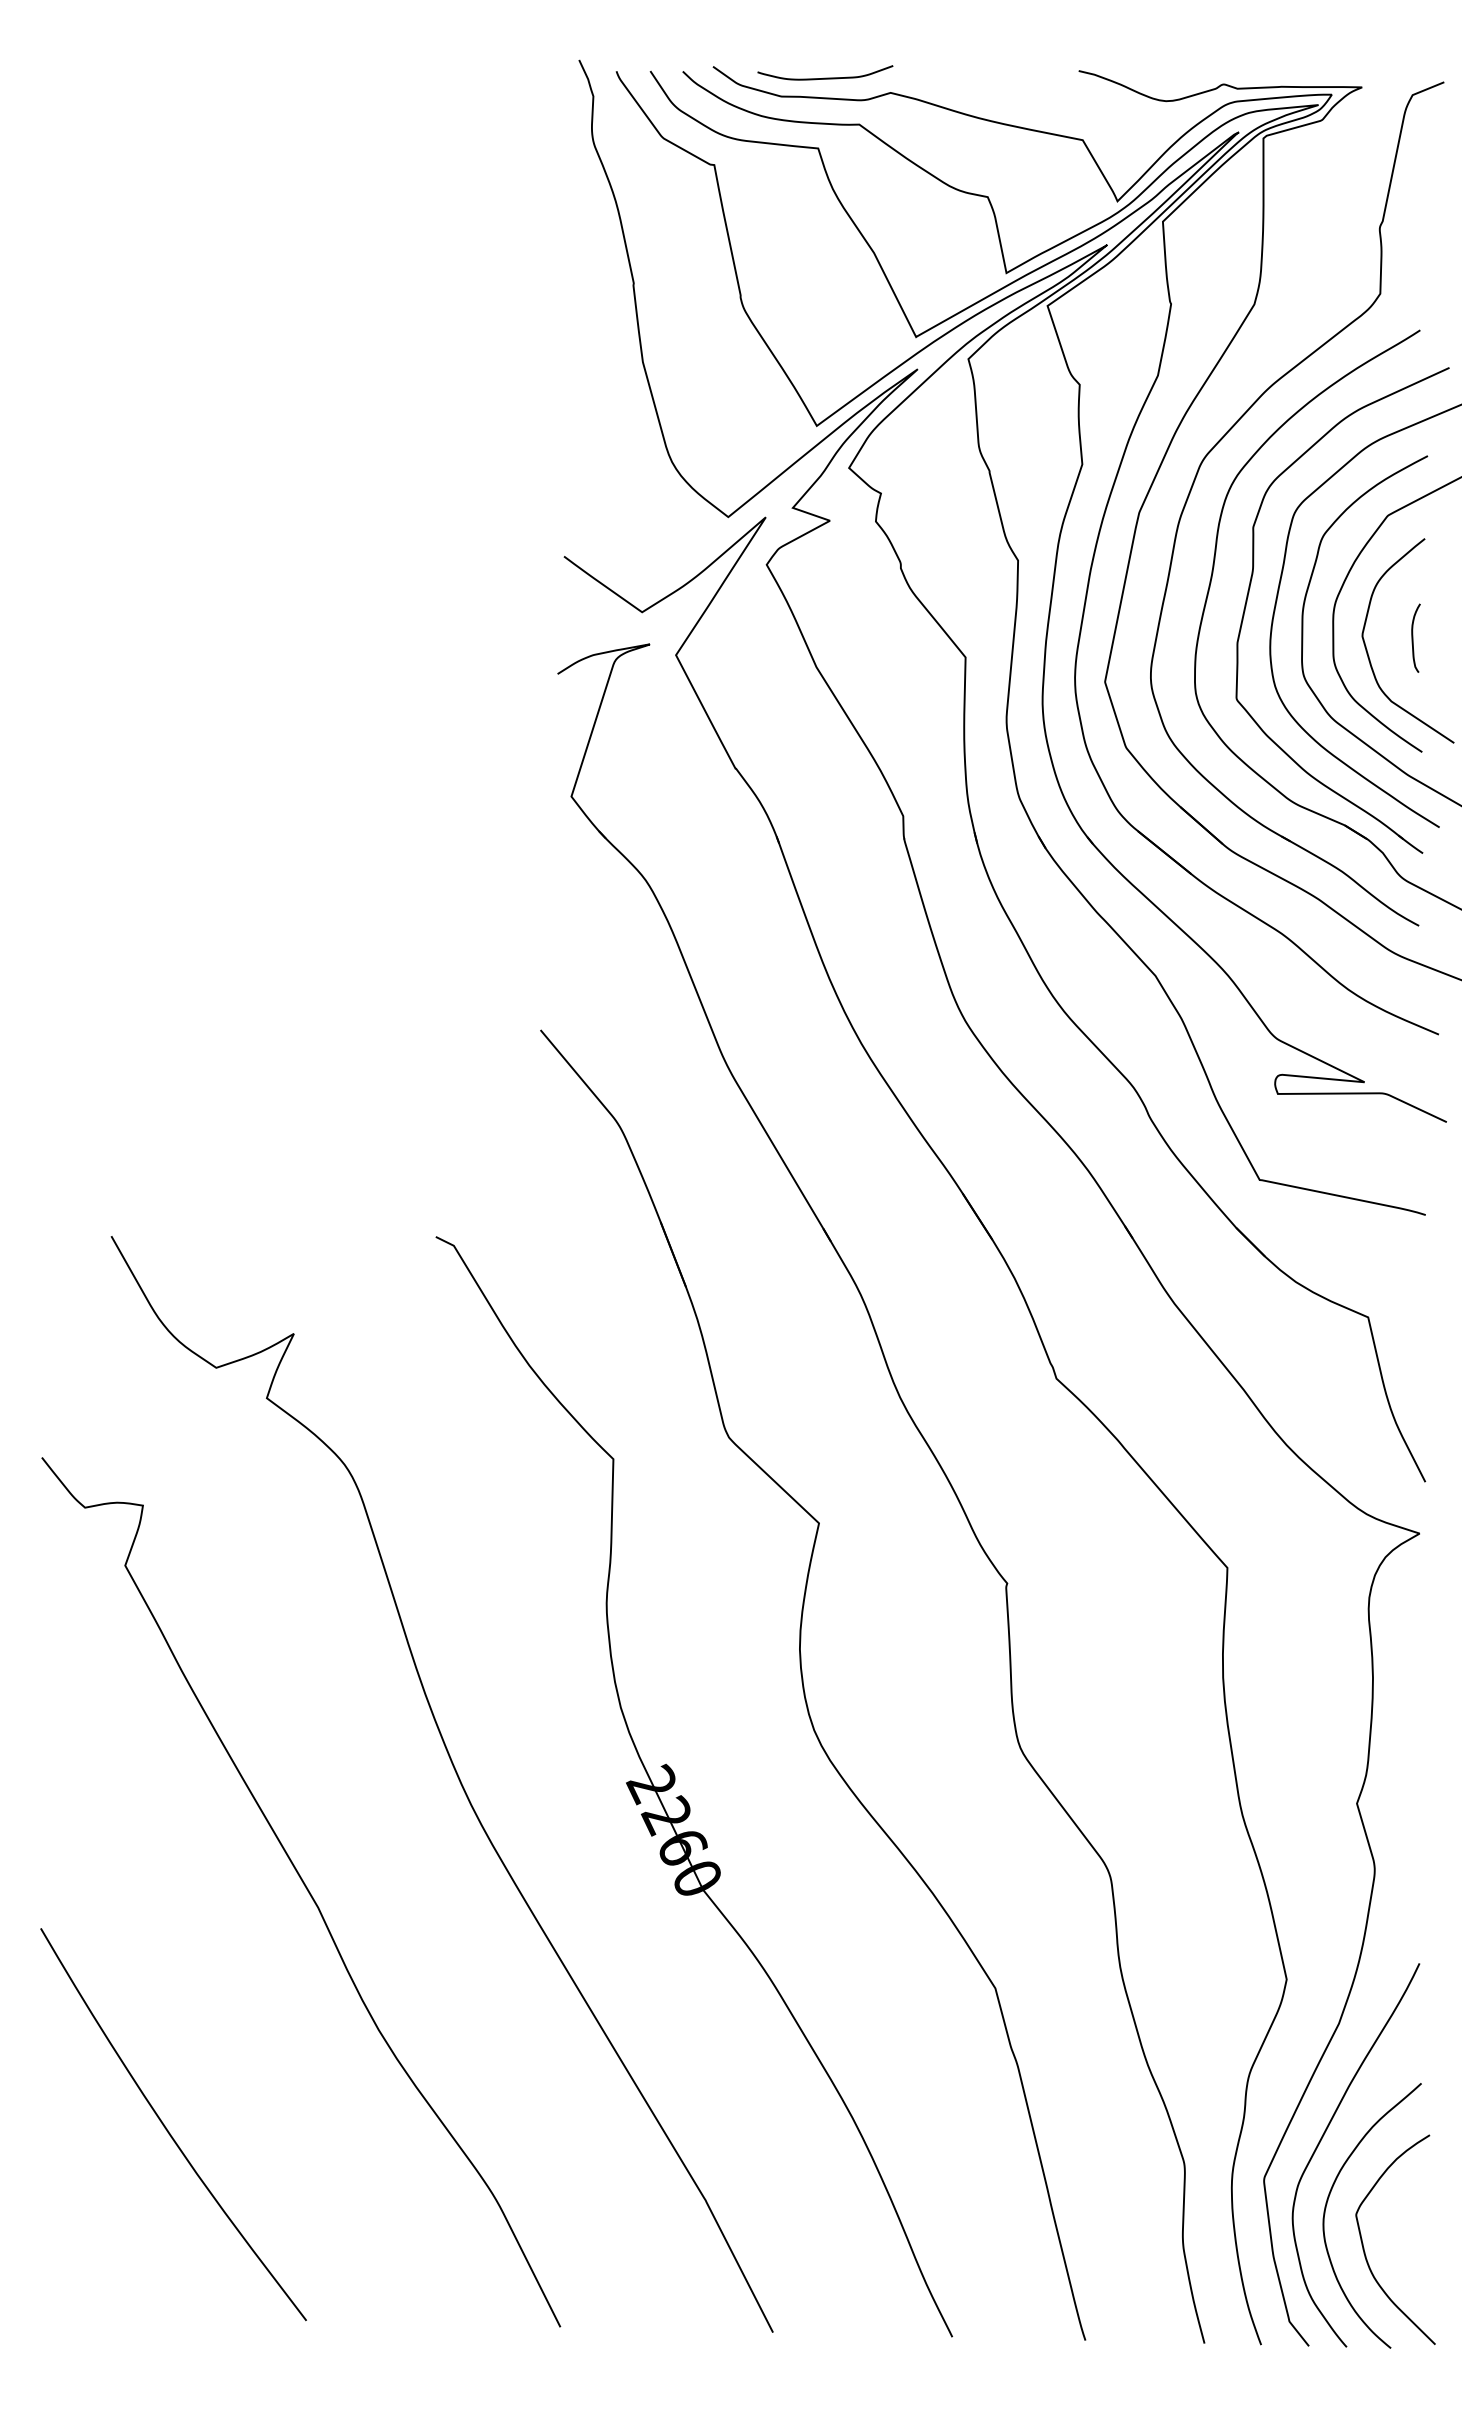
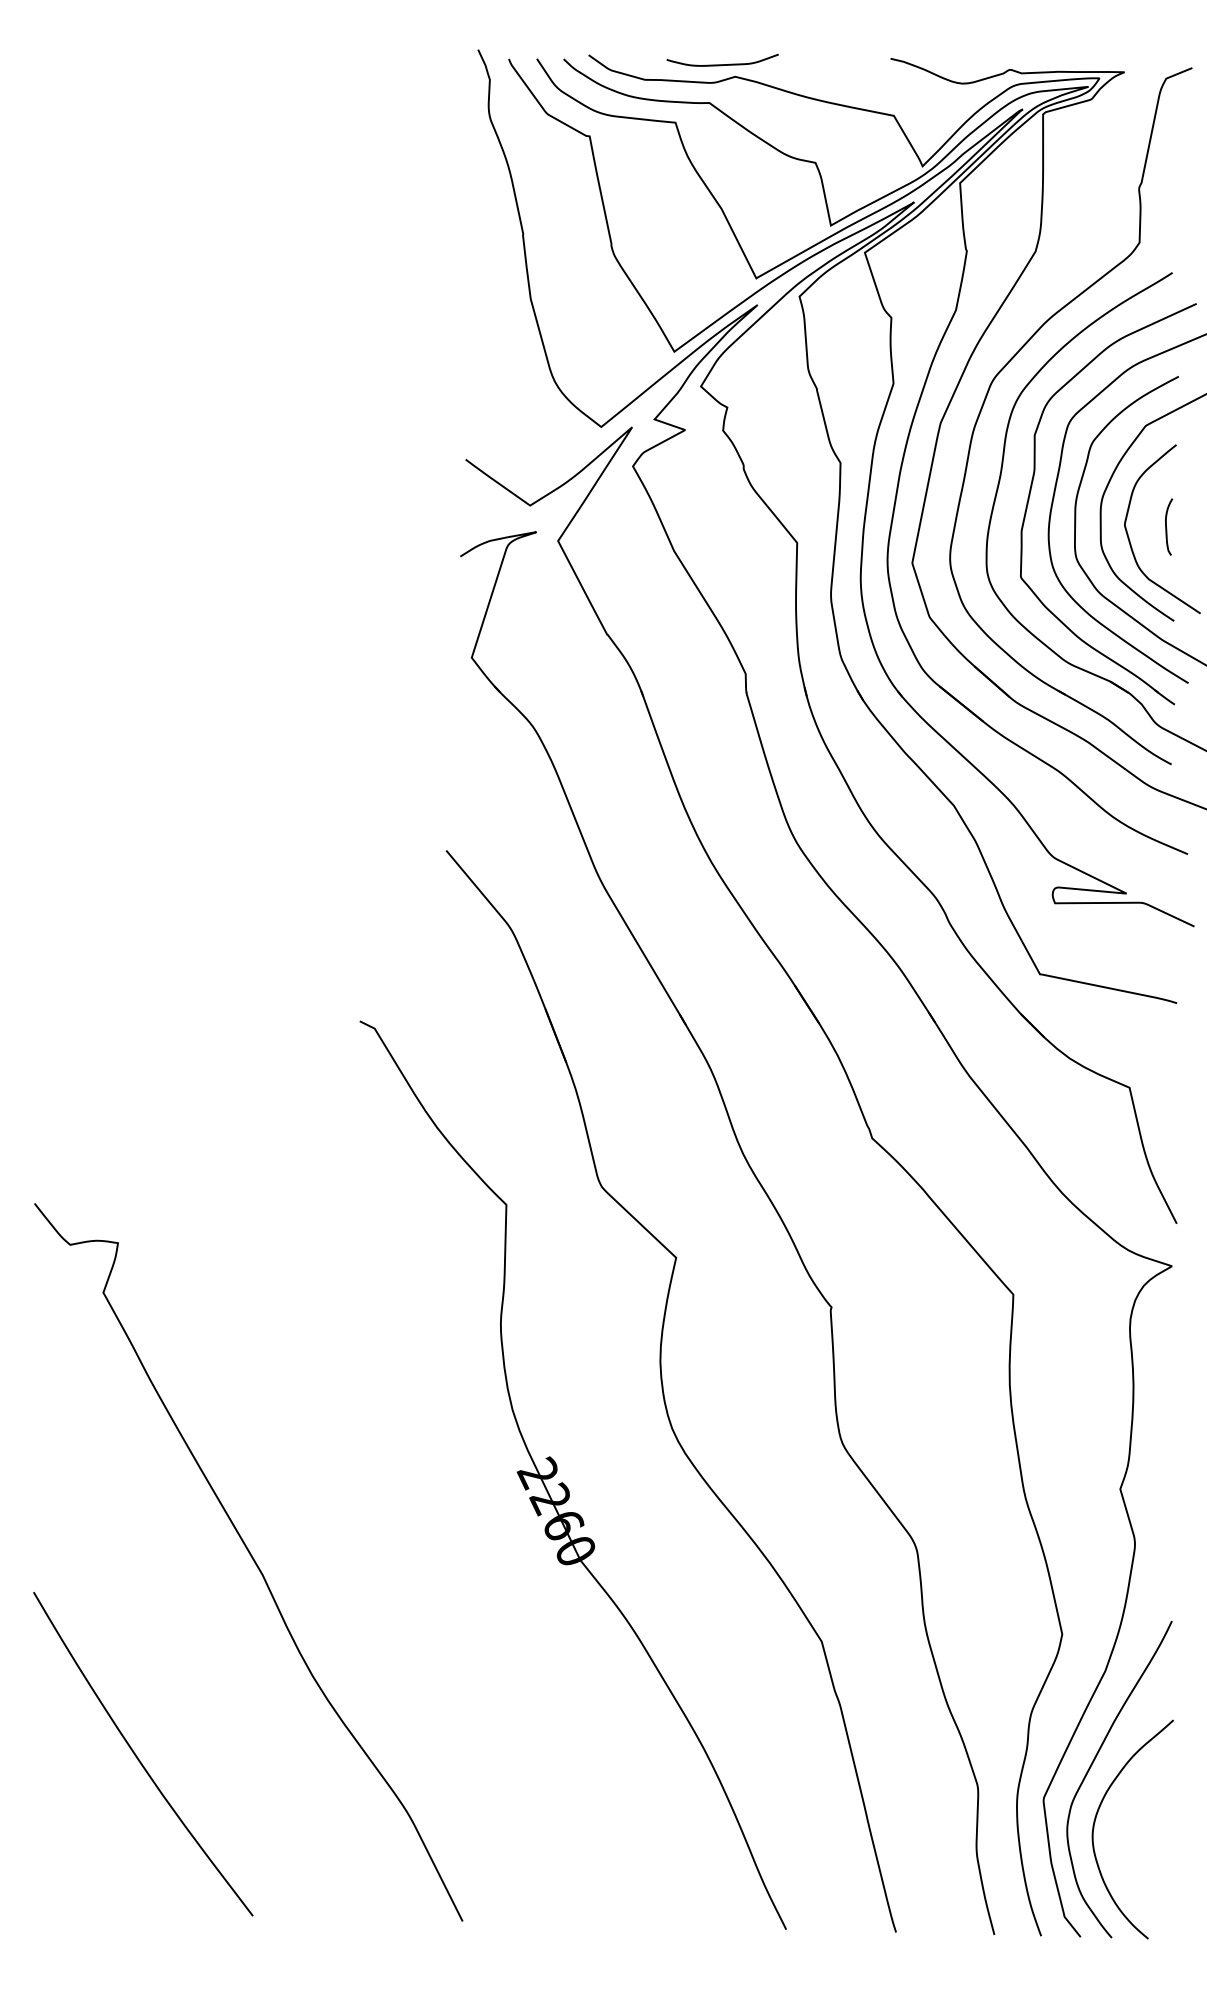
curve: (825, 77) -> (722, 64), moved
curve: (457, 1777) -> (377, 1467), removed
curve: (1364, 2247) -> (1126, 1855), removed

